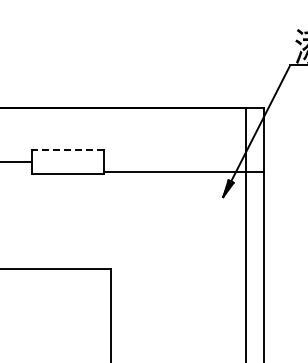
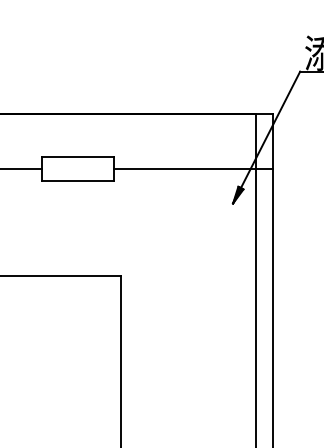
line: (68, 150) -> (78, 156), dashed -> solid
line: (183, 172) -> (193, 168), moved

